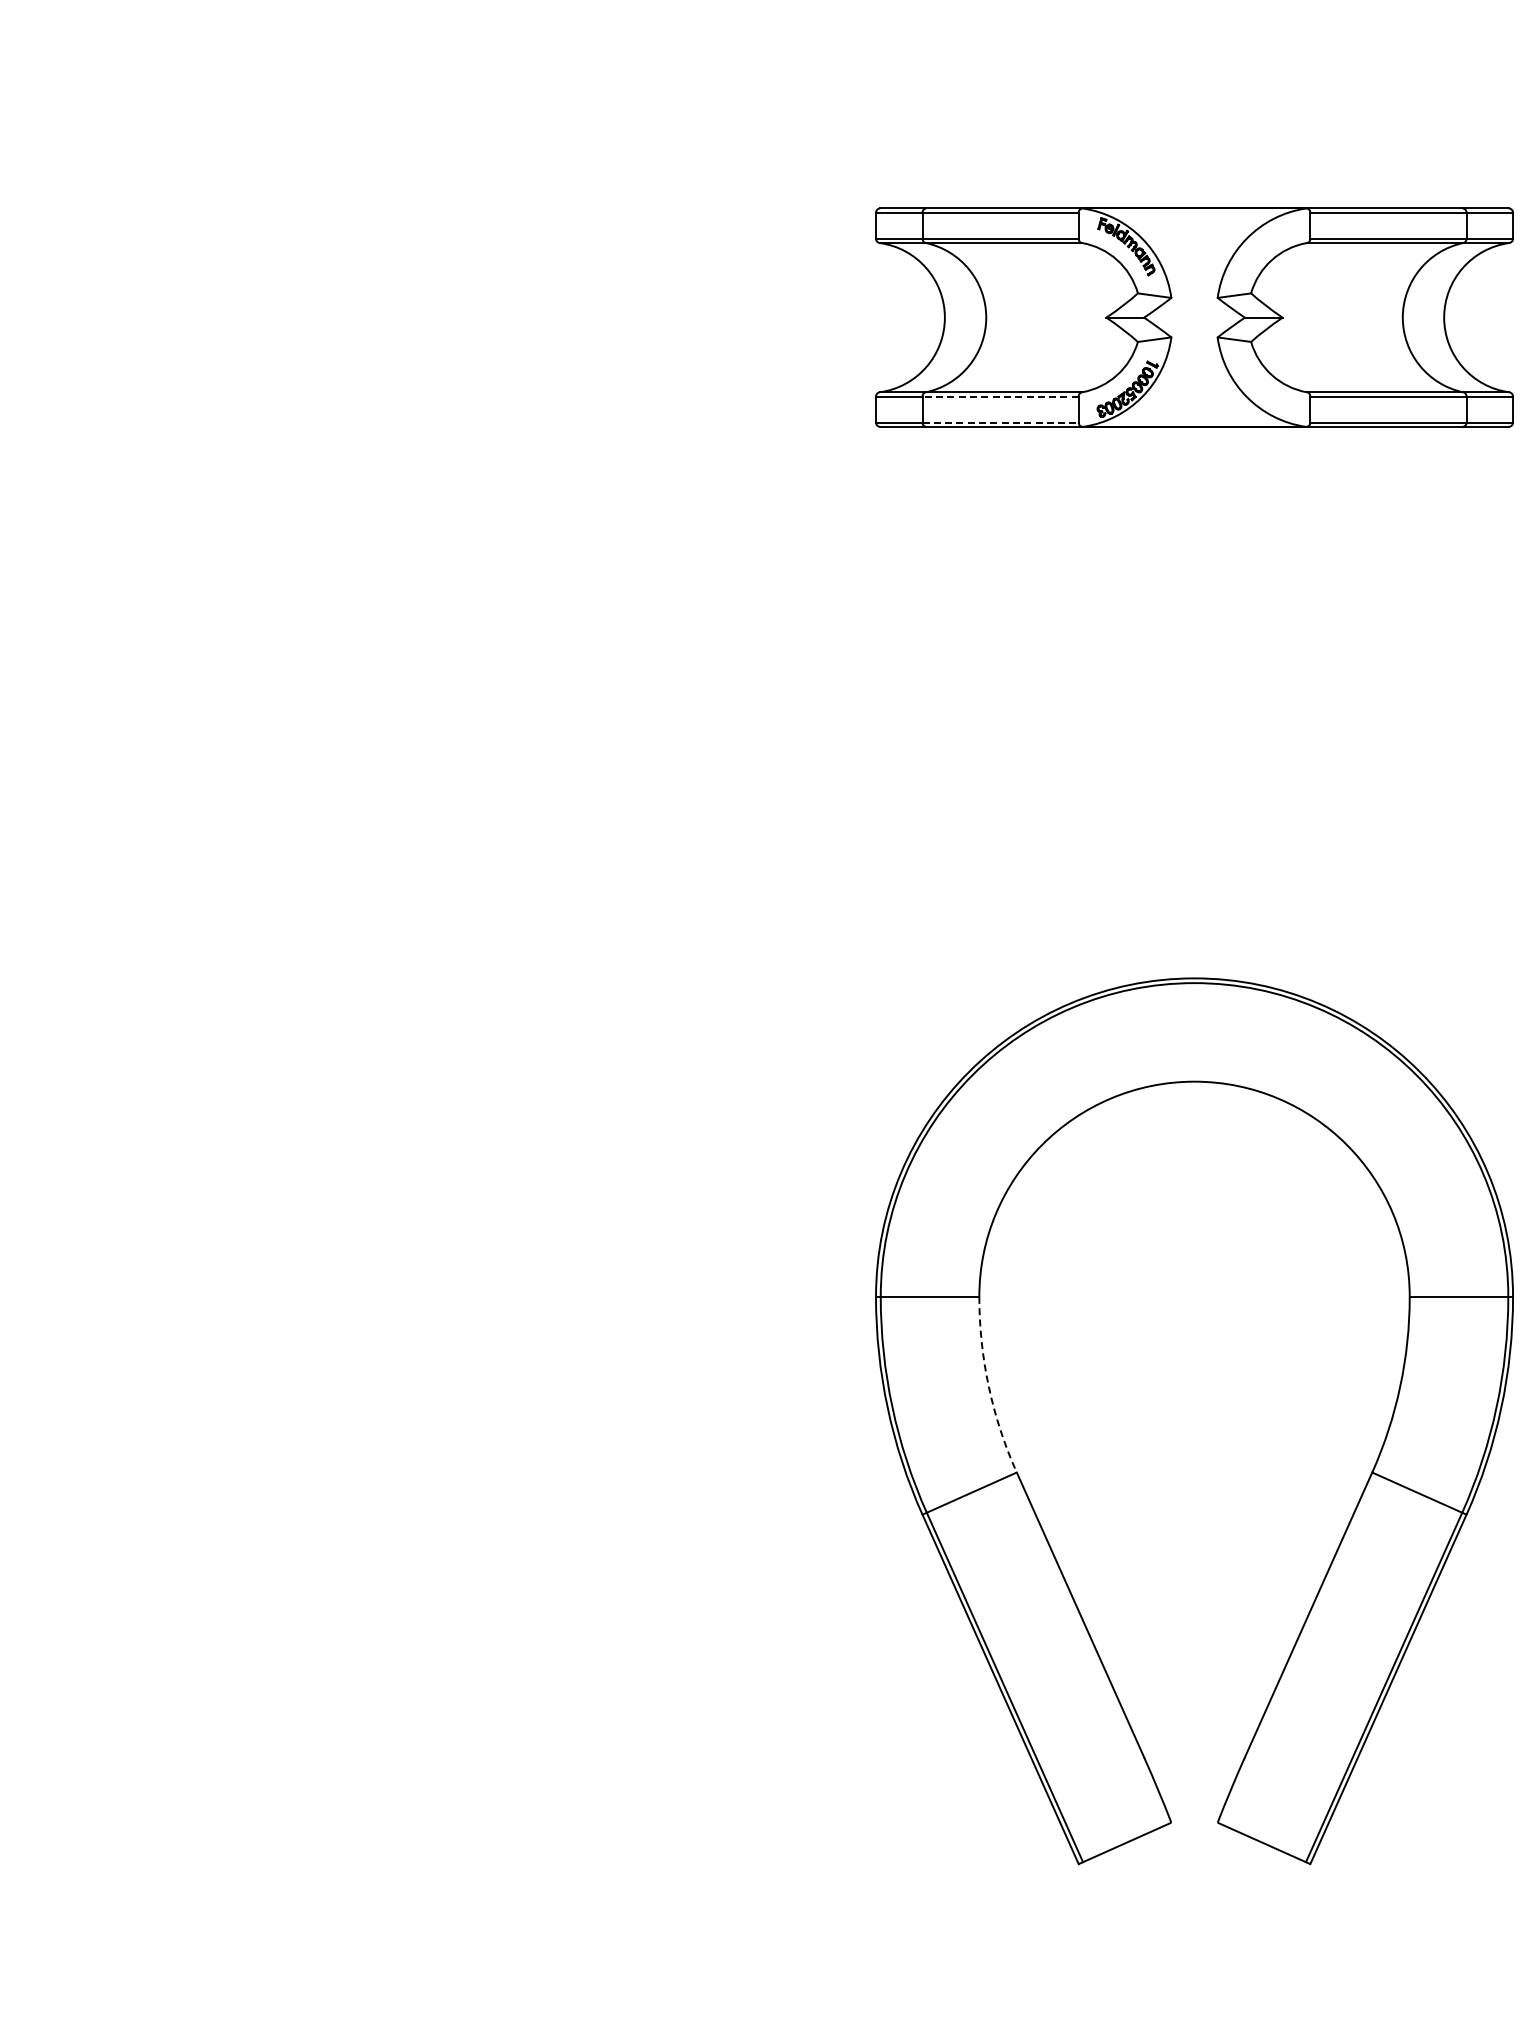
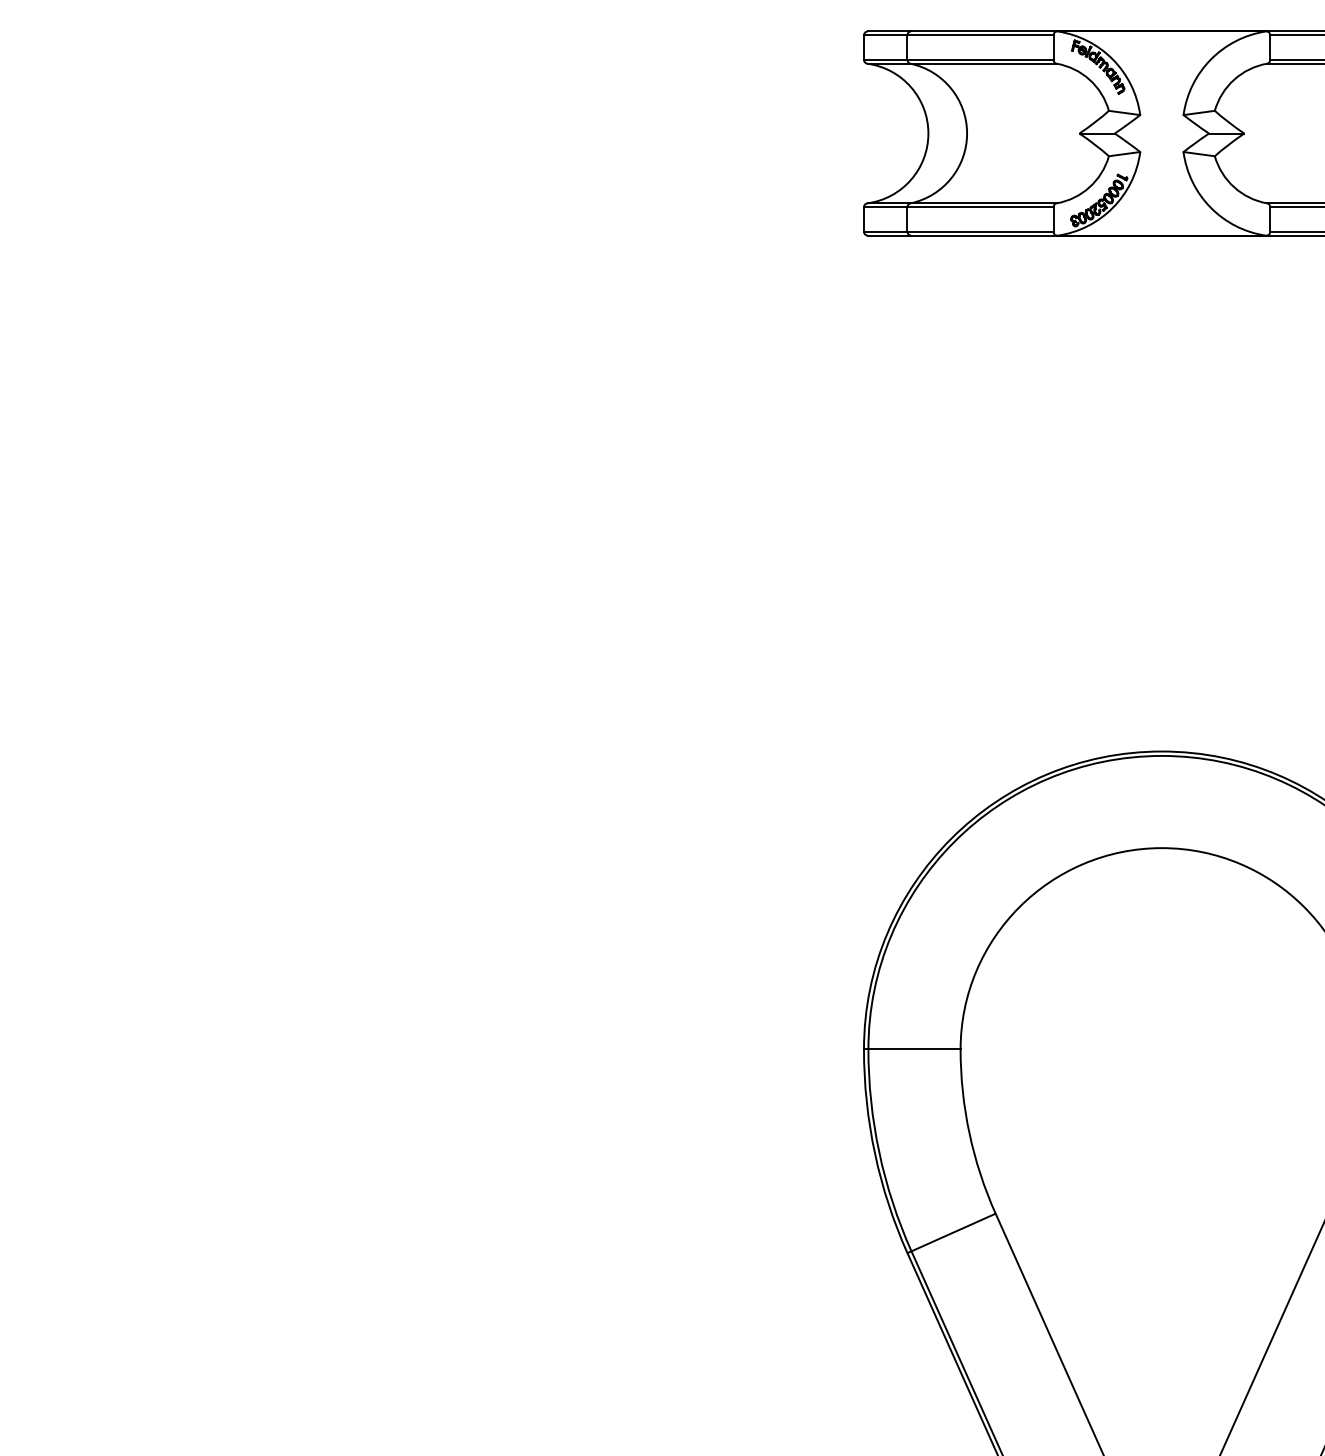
line: (1000, 396) -> (980, 207), dashed -> solid
line: (1001, 422) -> (981, 231), dashed -> solid
arc: (988, 1386) -> (969, 1133), dashed -> solid

